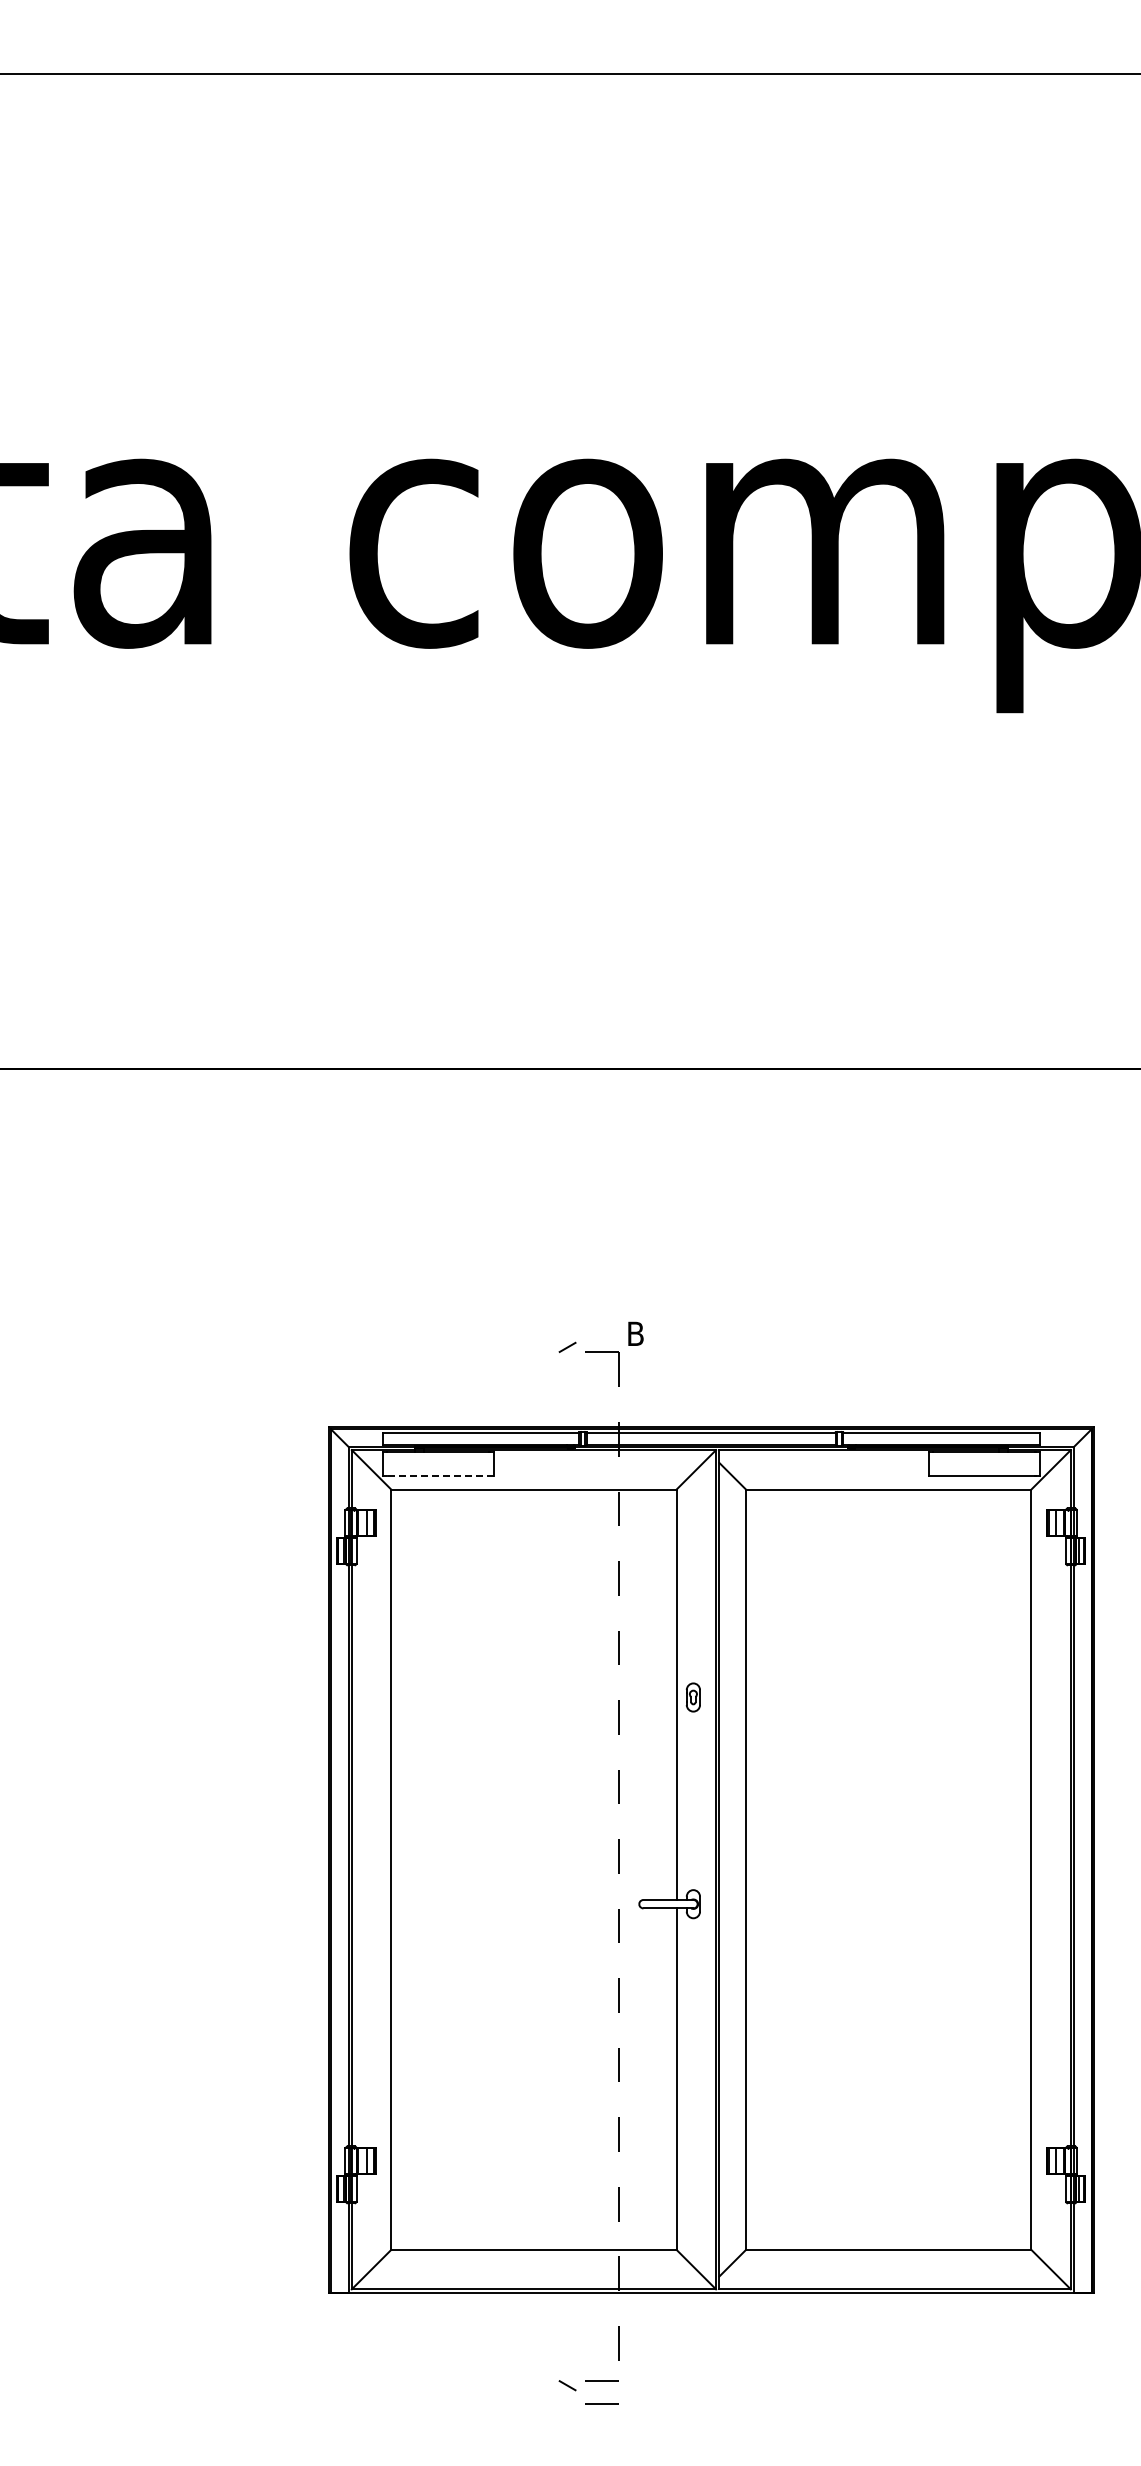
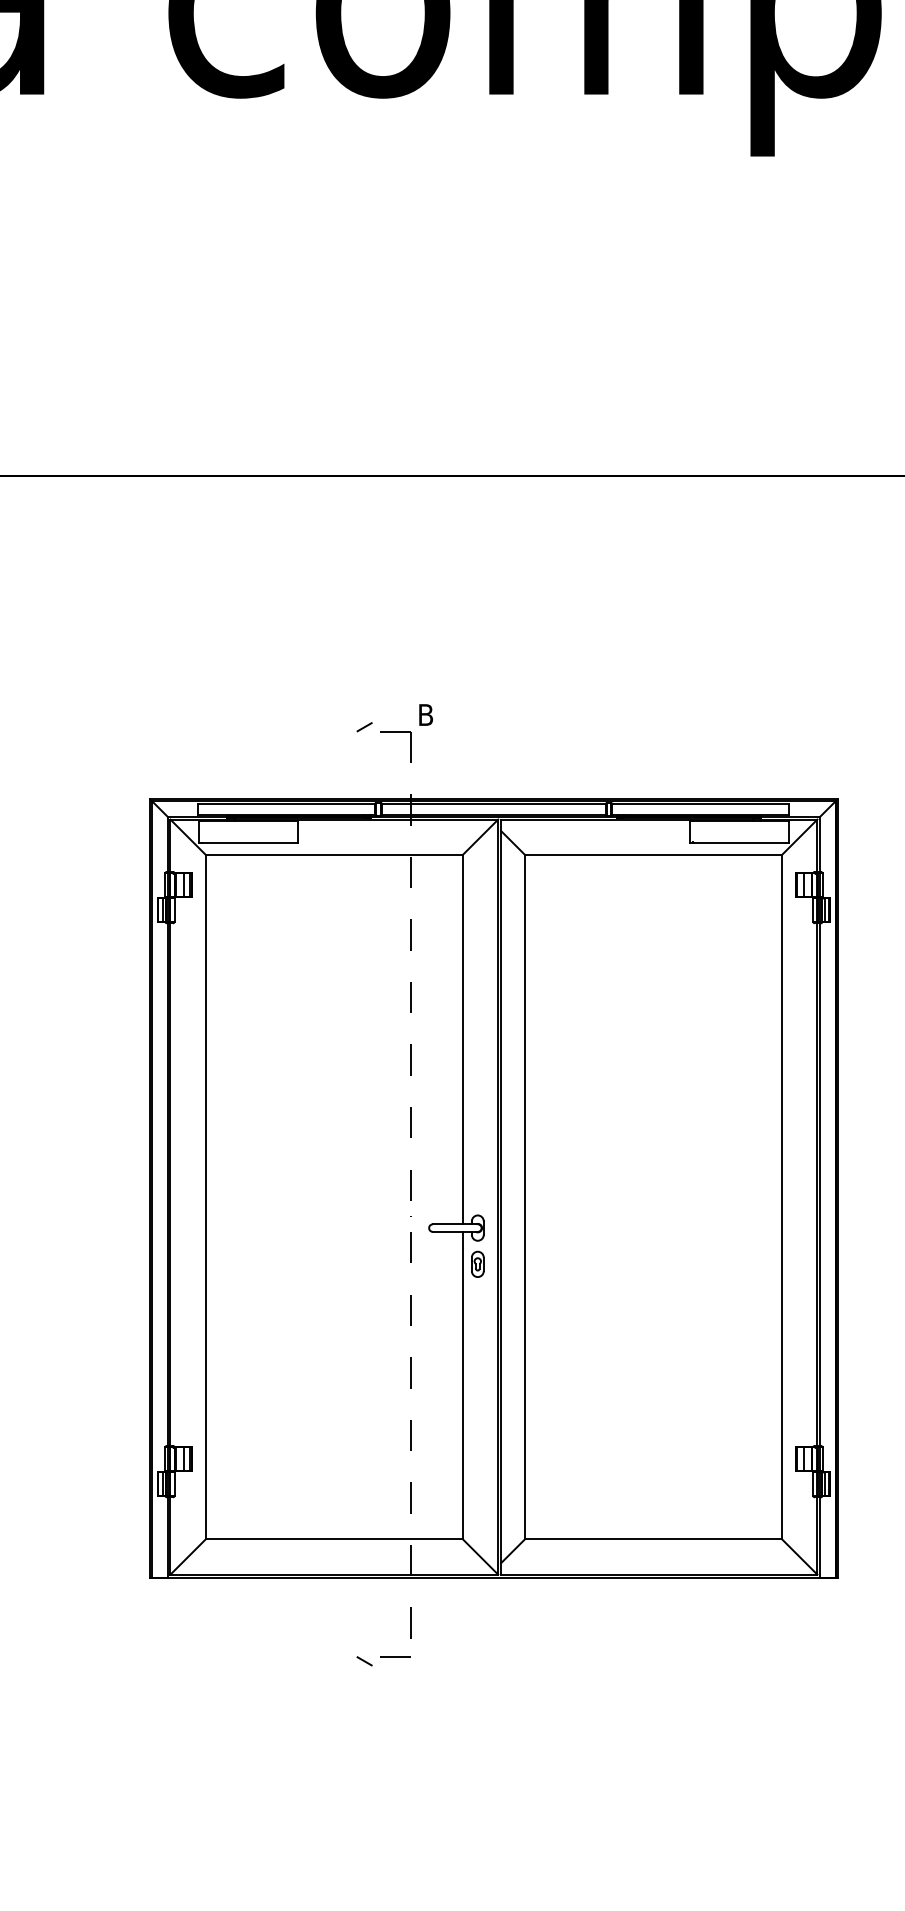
line: (439, 1475) -> (249, 842), dashed -> solid
part: (692, 1697) -> (476, 1264), moved
line: (601, 2403) -> (395, 1677), removed

